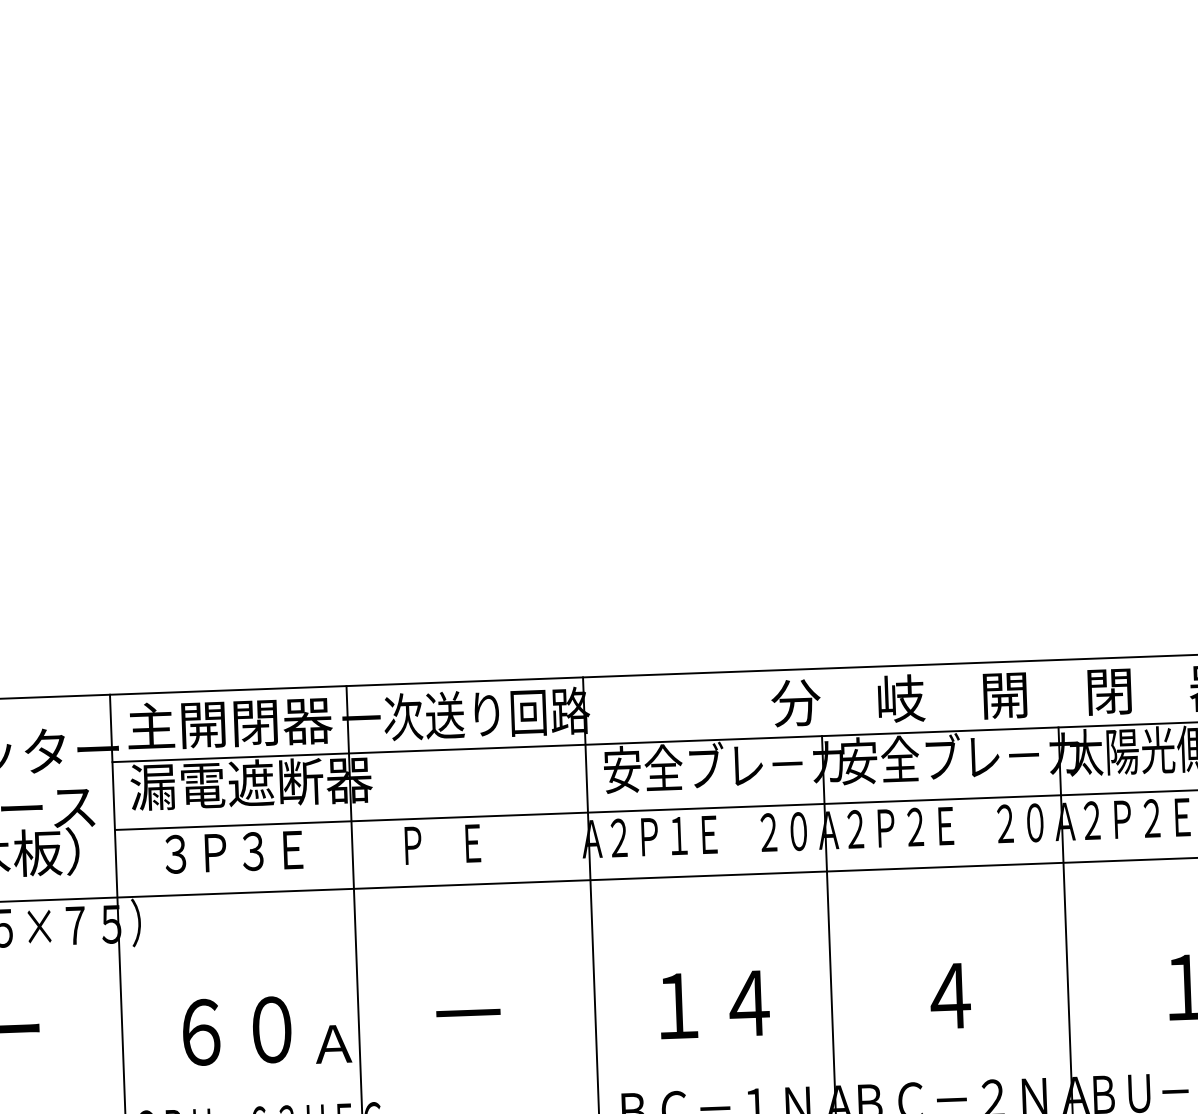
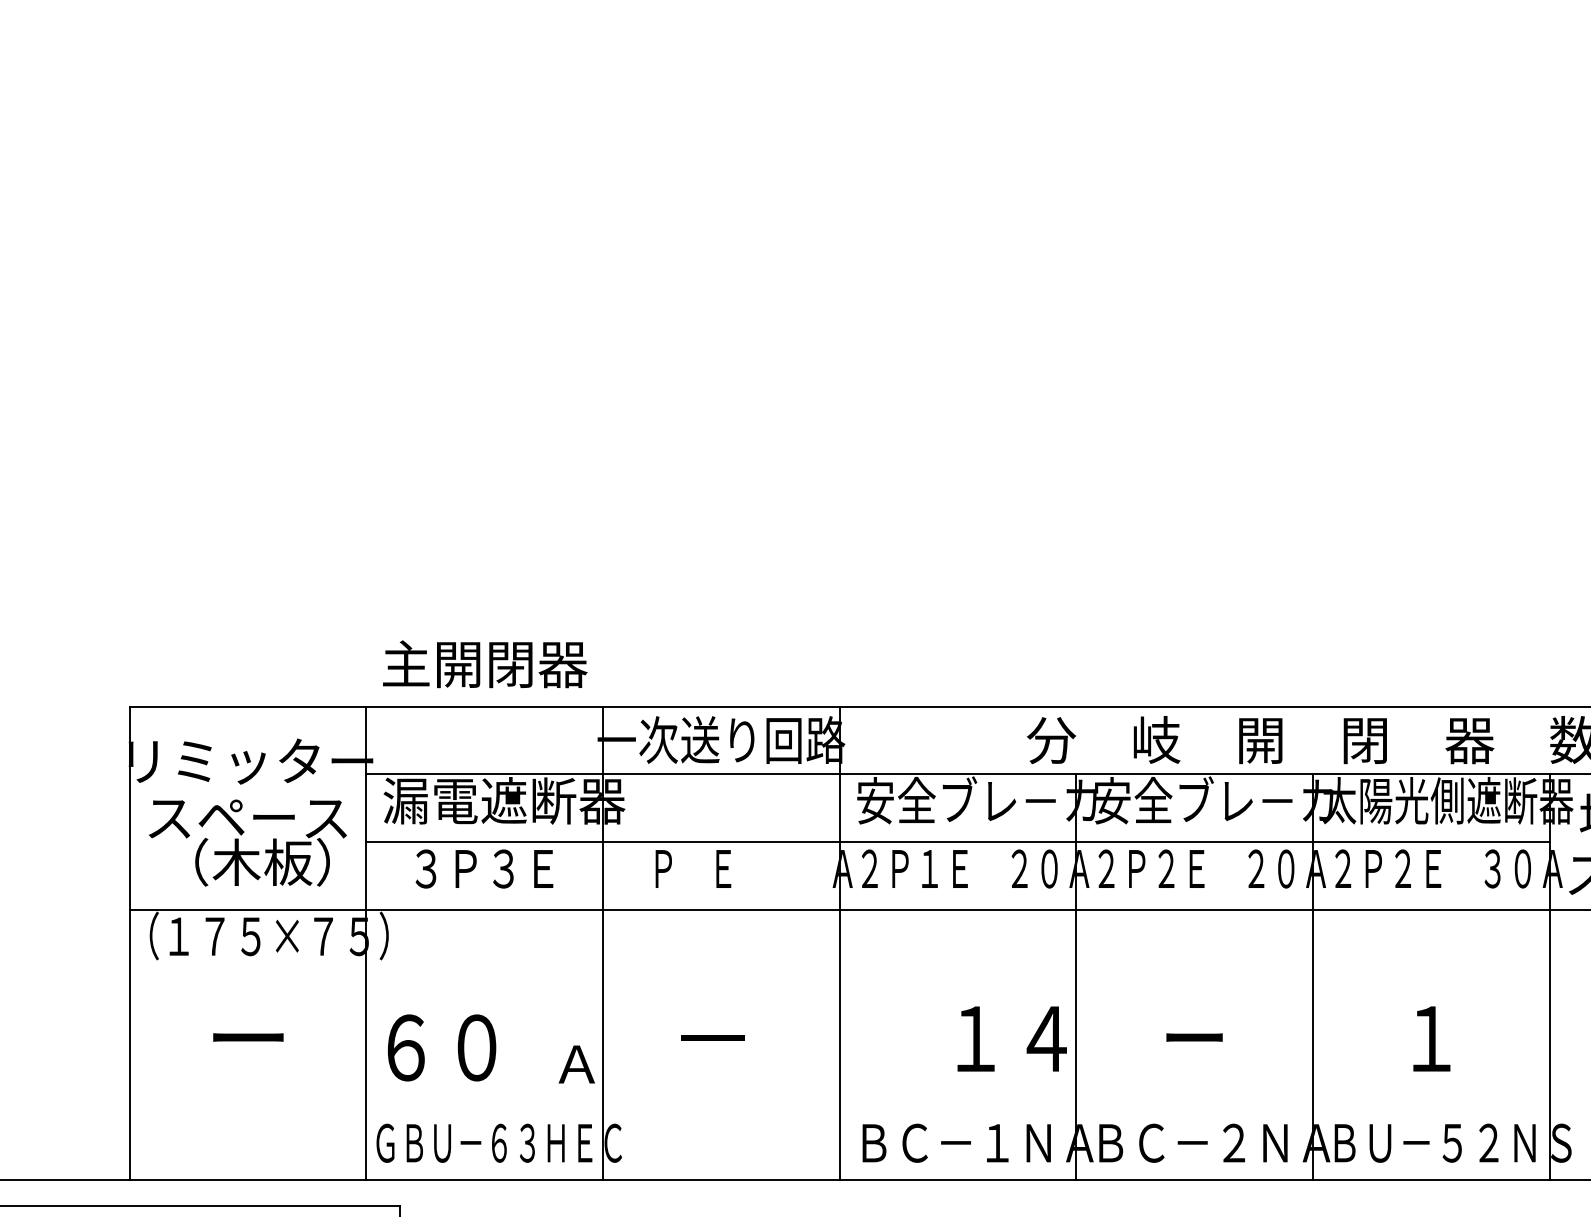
text: (230, 723) -> (485, 664), moved
text: (949, 995) -> (1194, 1038), ４ -> ー
text: (713, 1004) -> (1011, 1038), moved
text: (236, 1030) -> (441, 1047), moved

